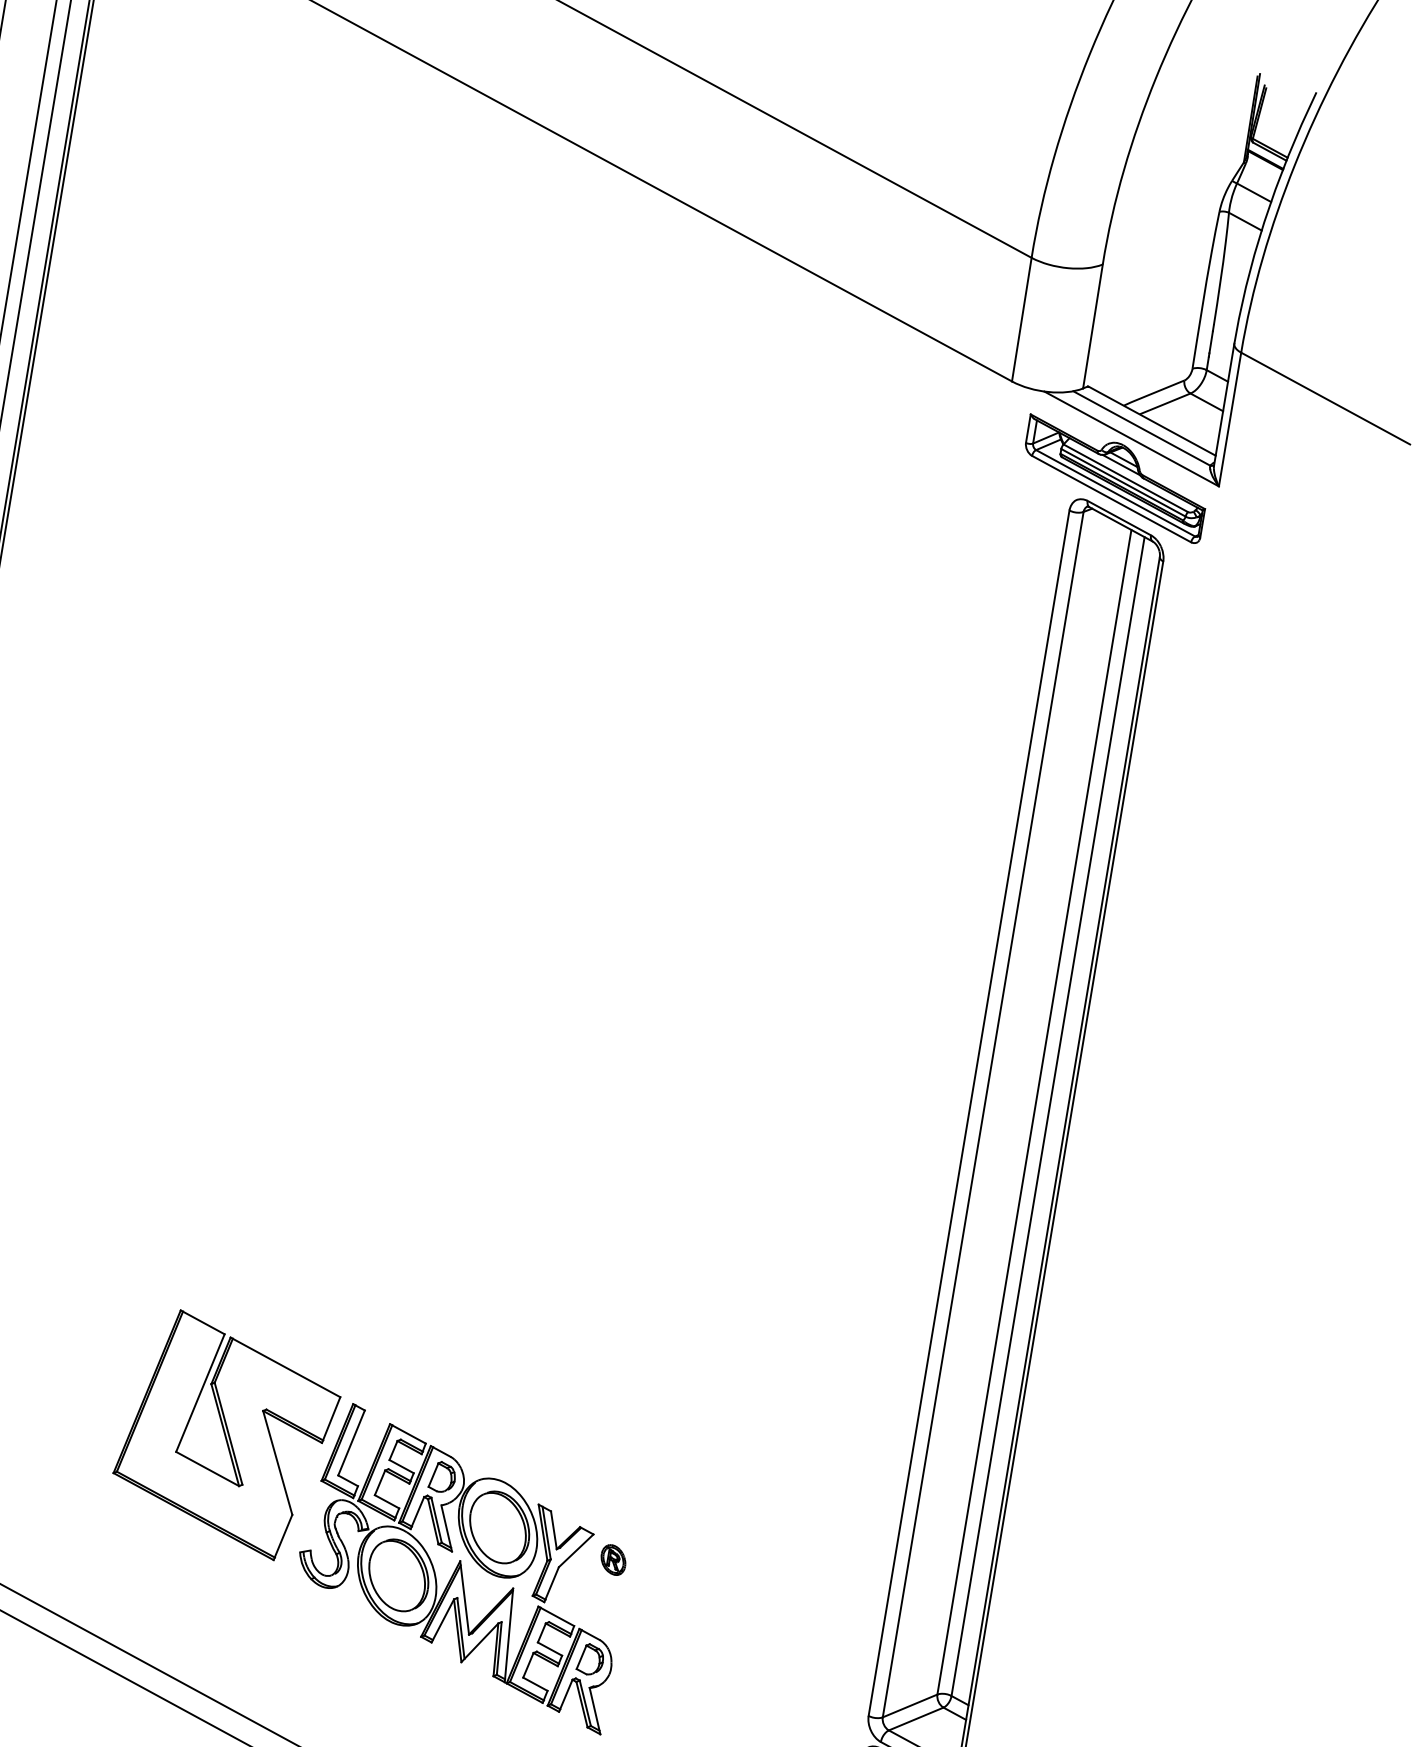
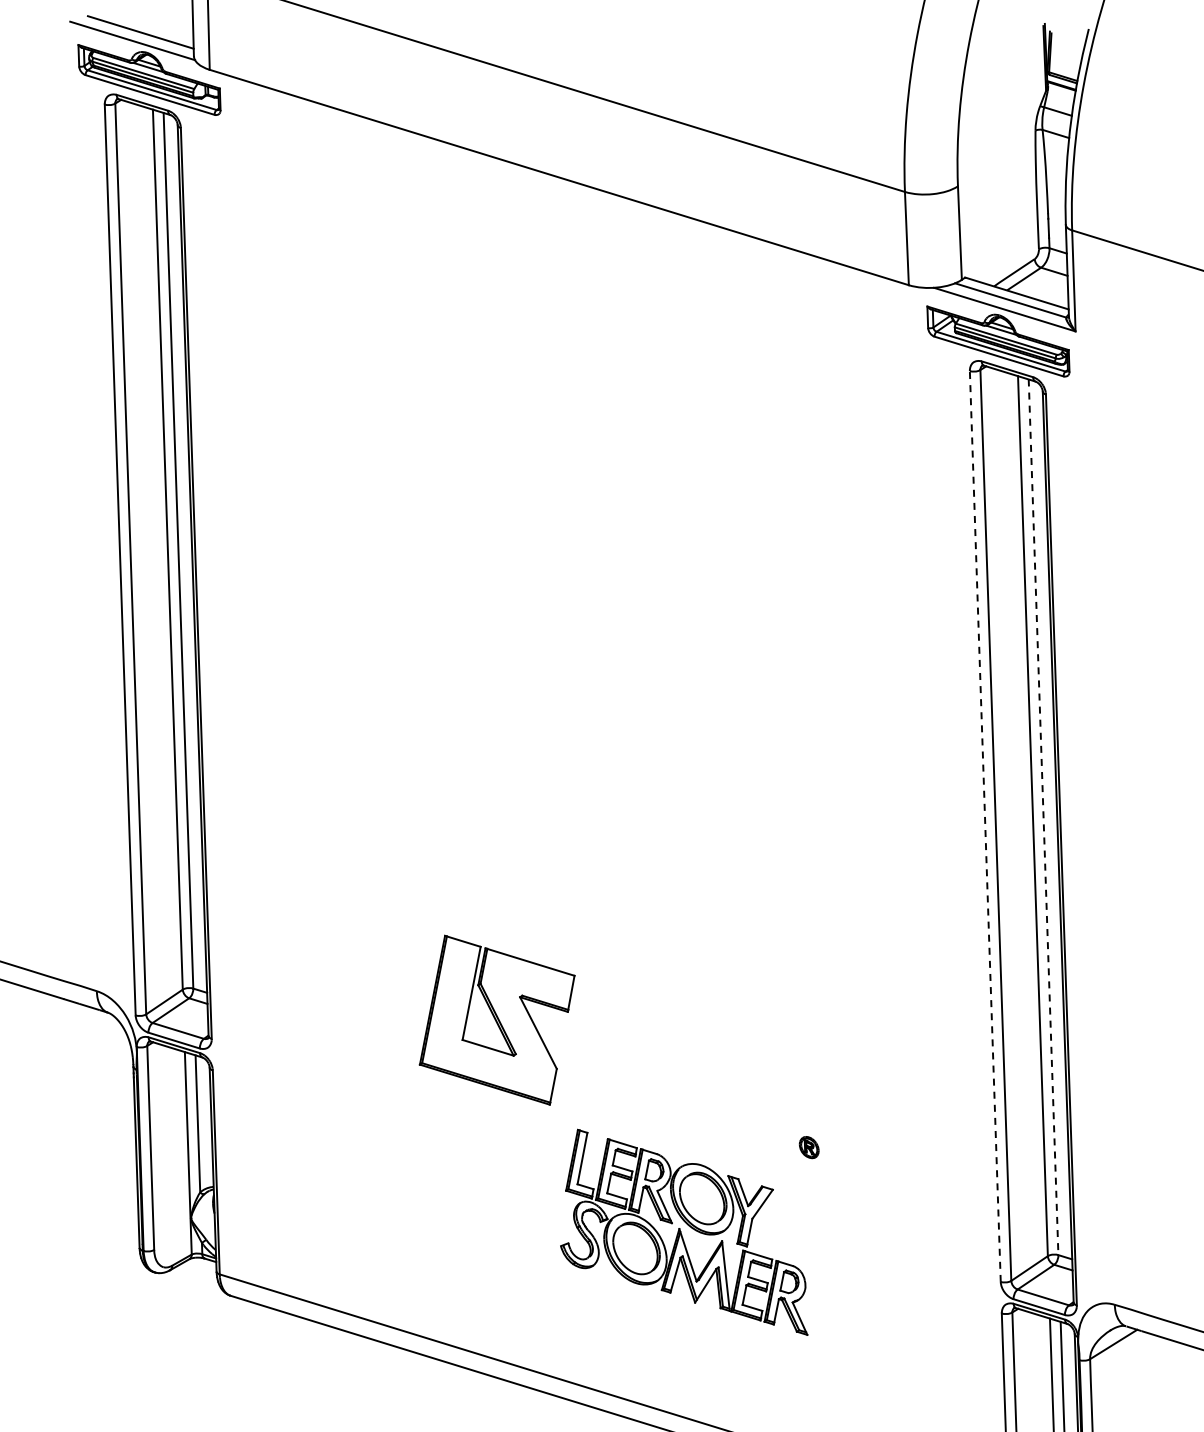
line: (969, 1113) -> (985, 826), solid -> dashed
line: (1047, 1116) -> (1043, 817), solid -> dashed
part: (226, 1433) -> (496, 1019), moved
part: (612, 1559) -> (808, 1147), moved

